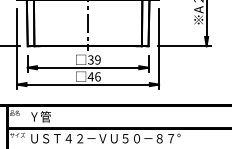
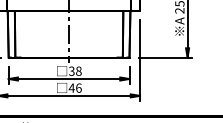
text: (97, 59) -> (78, 70), 39 -> 38

